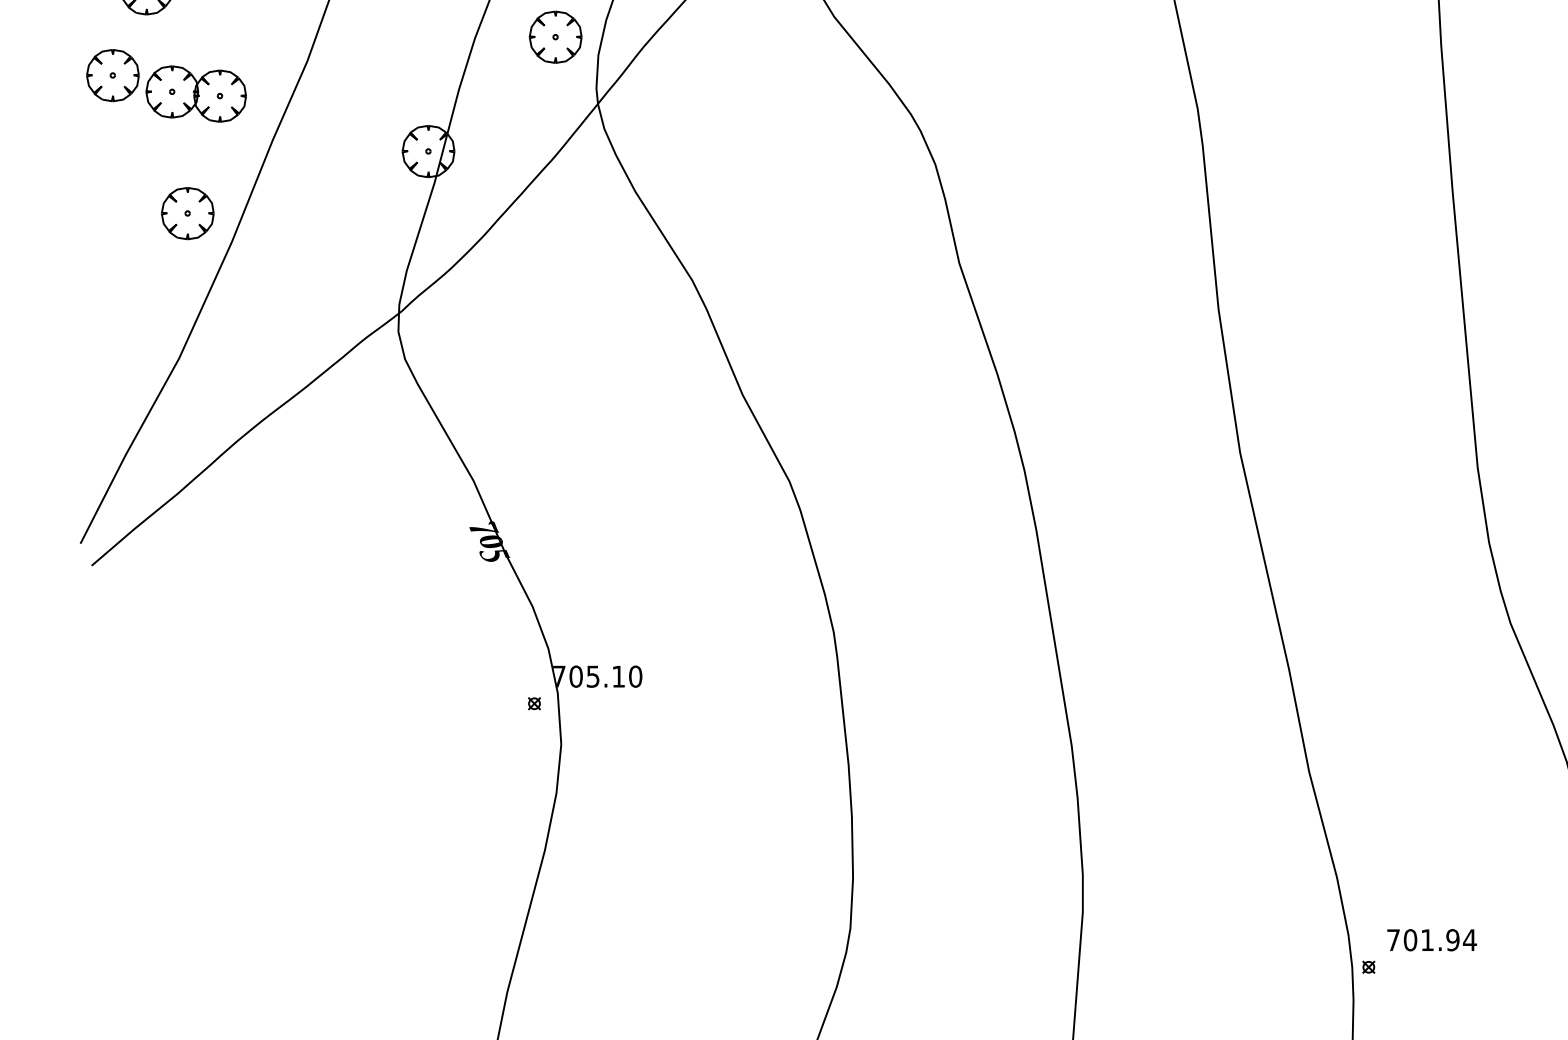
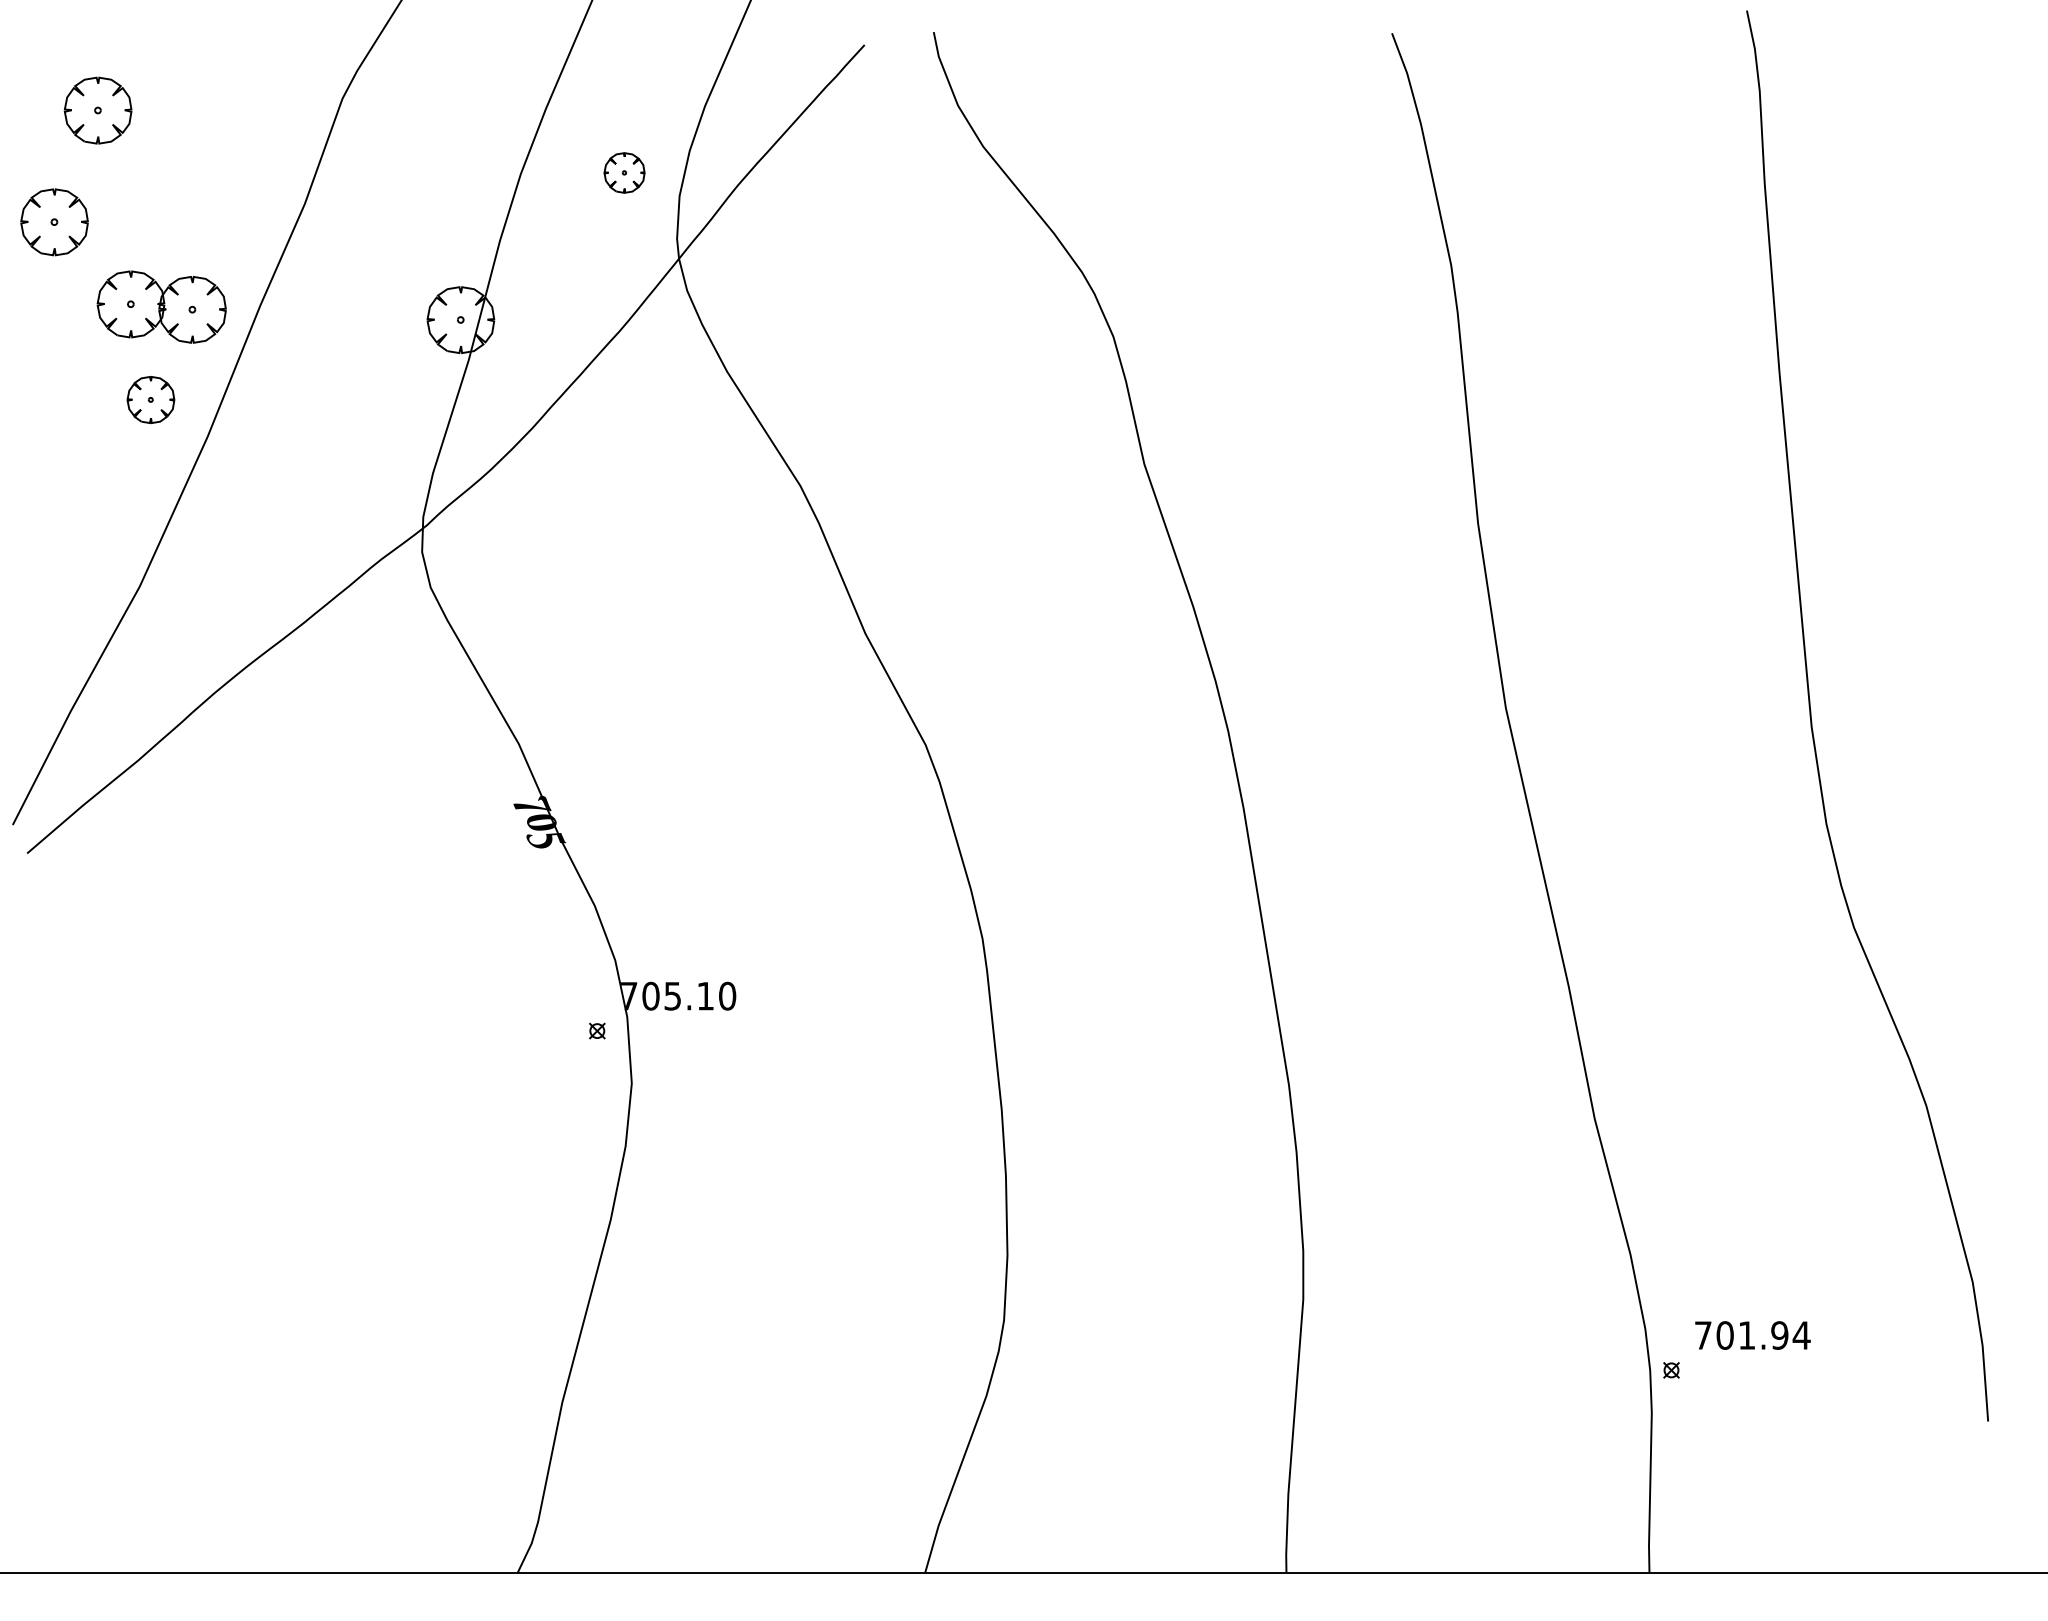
part: (555, 36) -> (624, 172), size x0.6
part: (195, 93) -> (161, 306), moved
part: (187, 213) -> (150, 399), size x0.7

